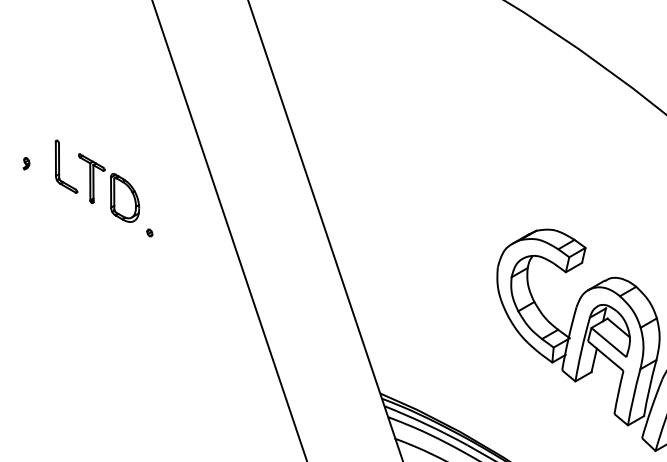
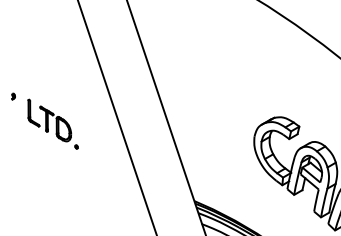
part: (26, 163) -> (13, 96), moved
part: (102, 186) -> (52, 123), moved

